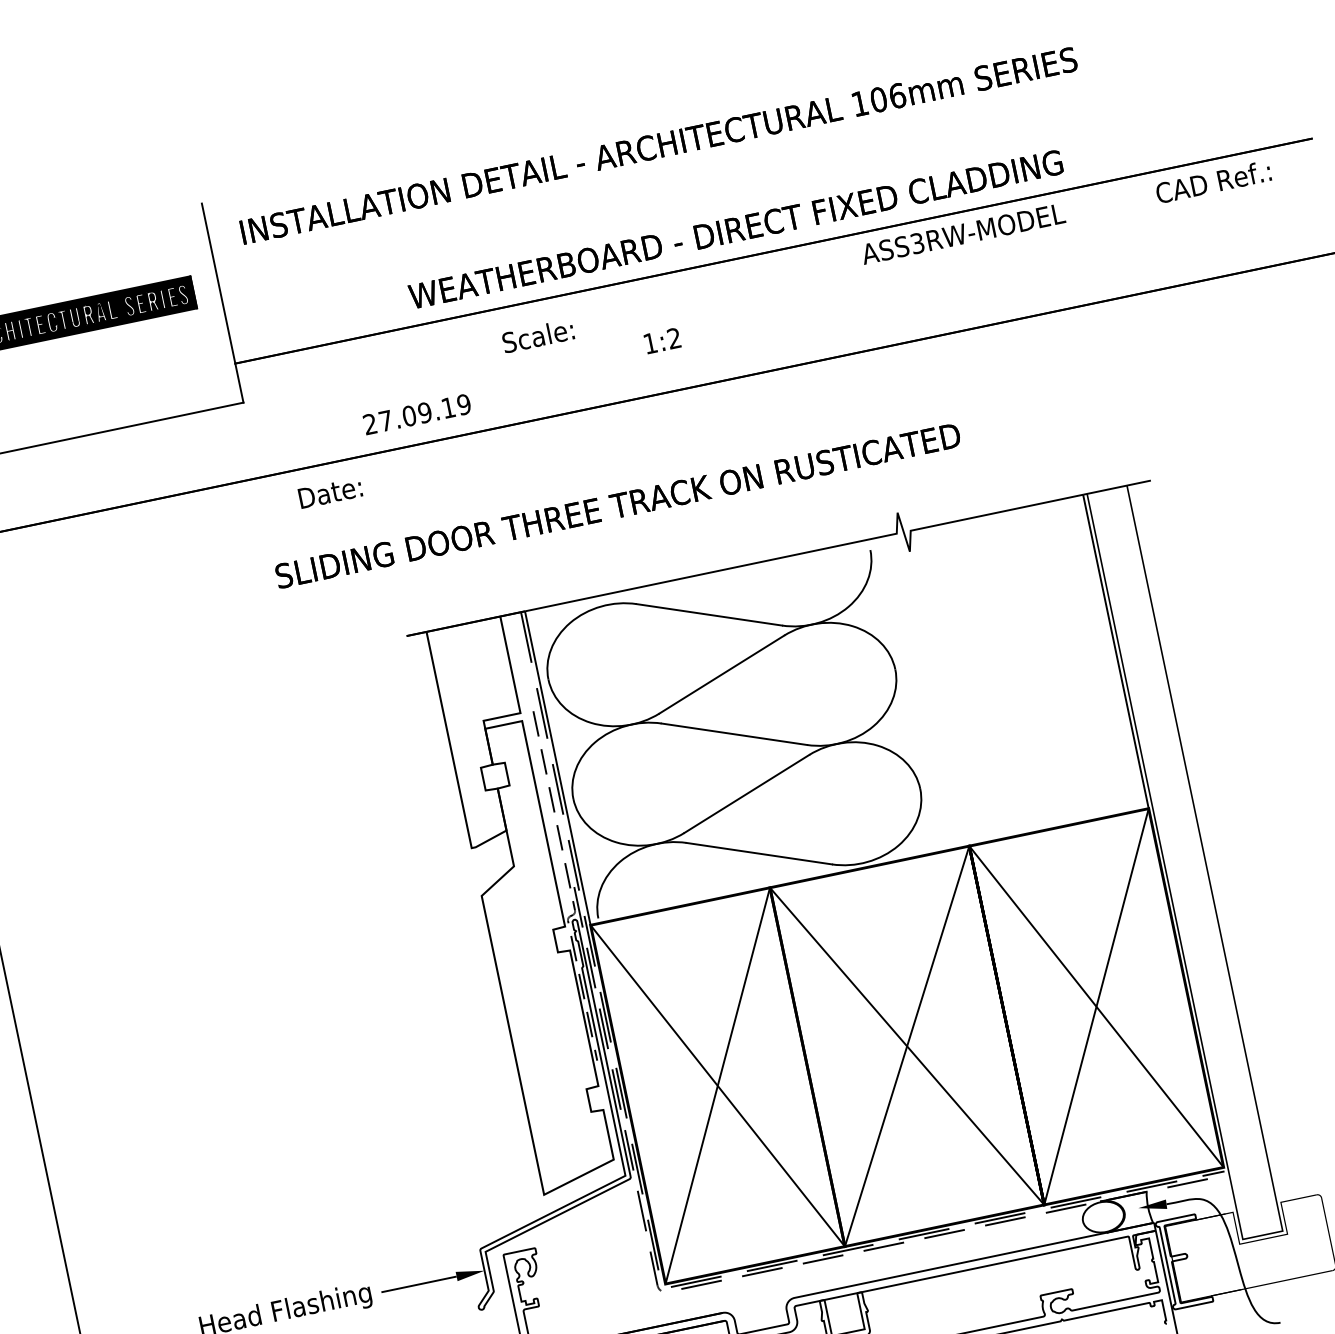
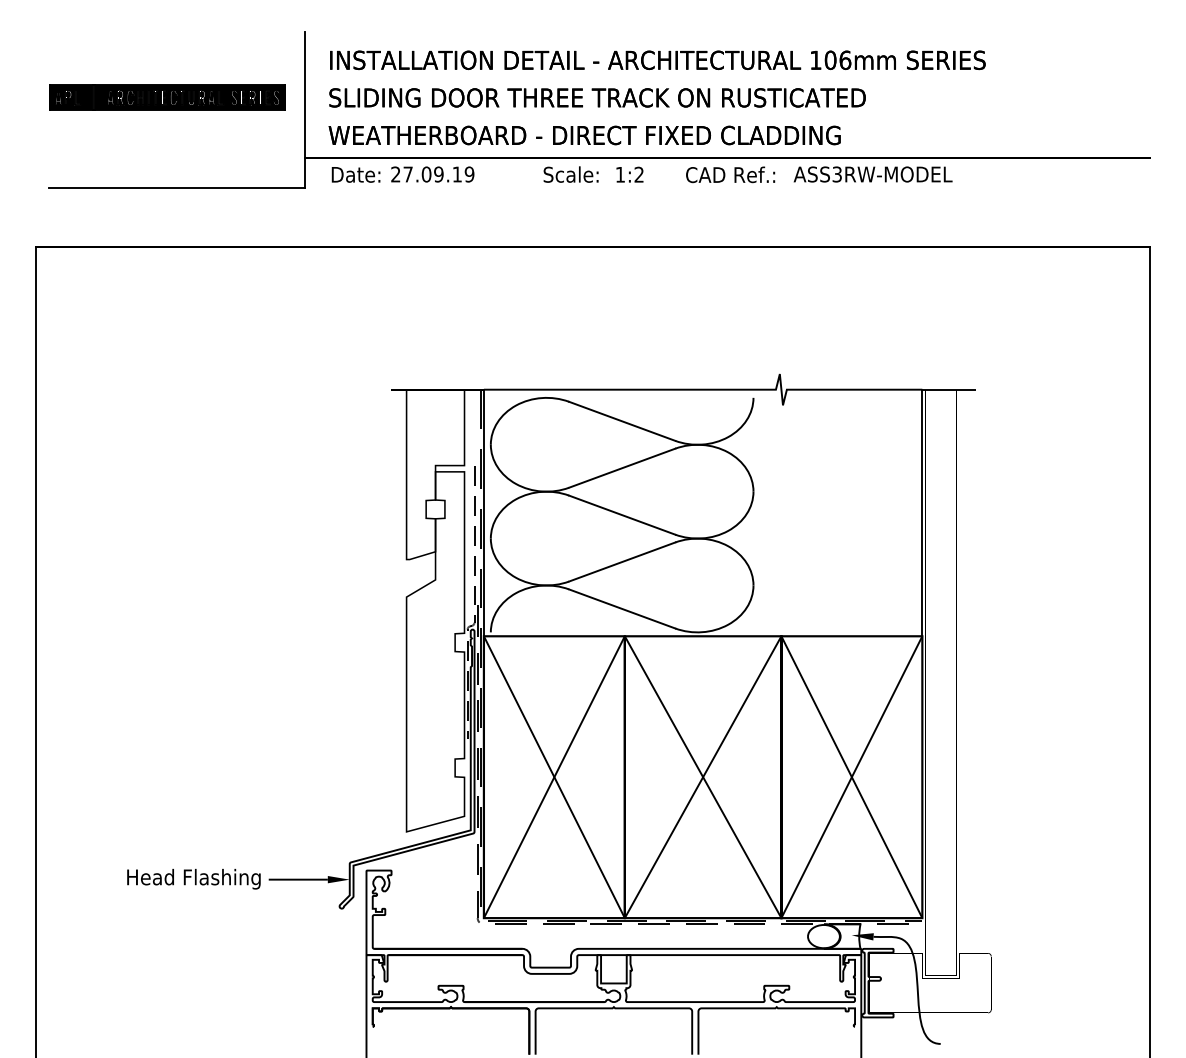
text: (1213, 181) -> (730, 174), moved
text: (735, 229) -> (584, 135), moved
text: (537, 336) -> (570, 174), moved
text: (661, 340) -> (629, 174), moved
text: (416, 414) -> (432, 174), moved
text: (329, 492) -> (355, 174), moved
text: (617, 505) -> (597, 97), moved

